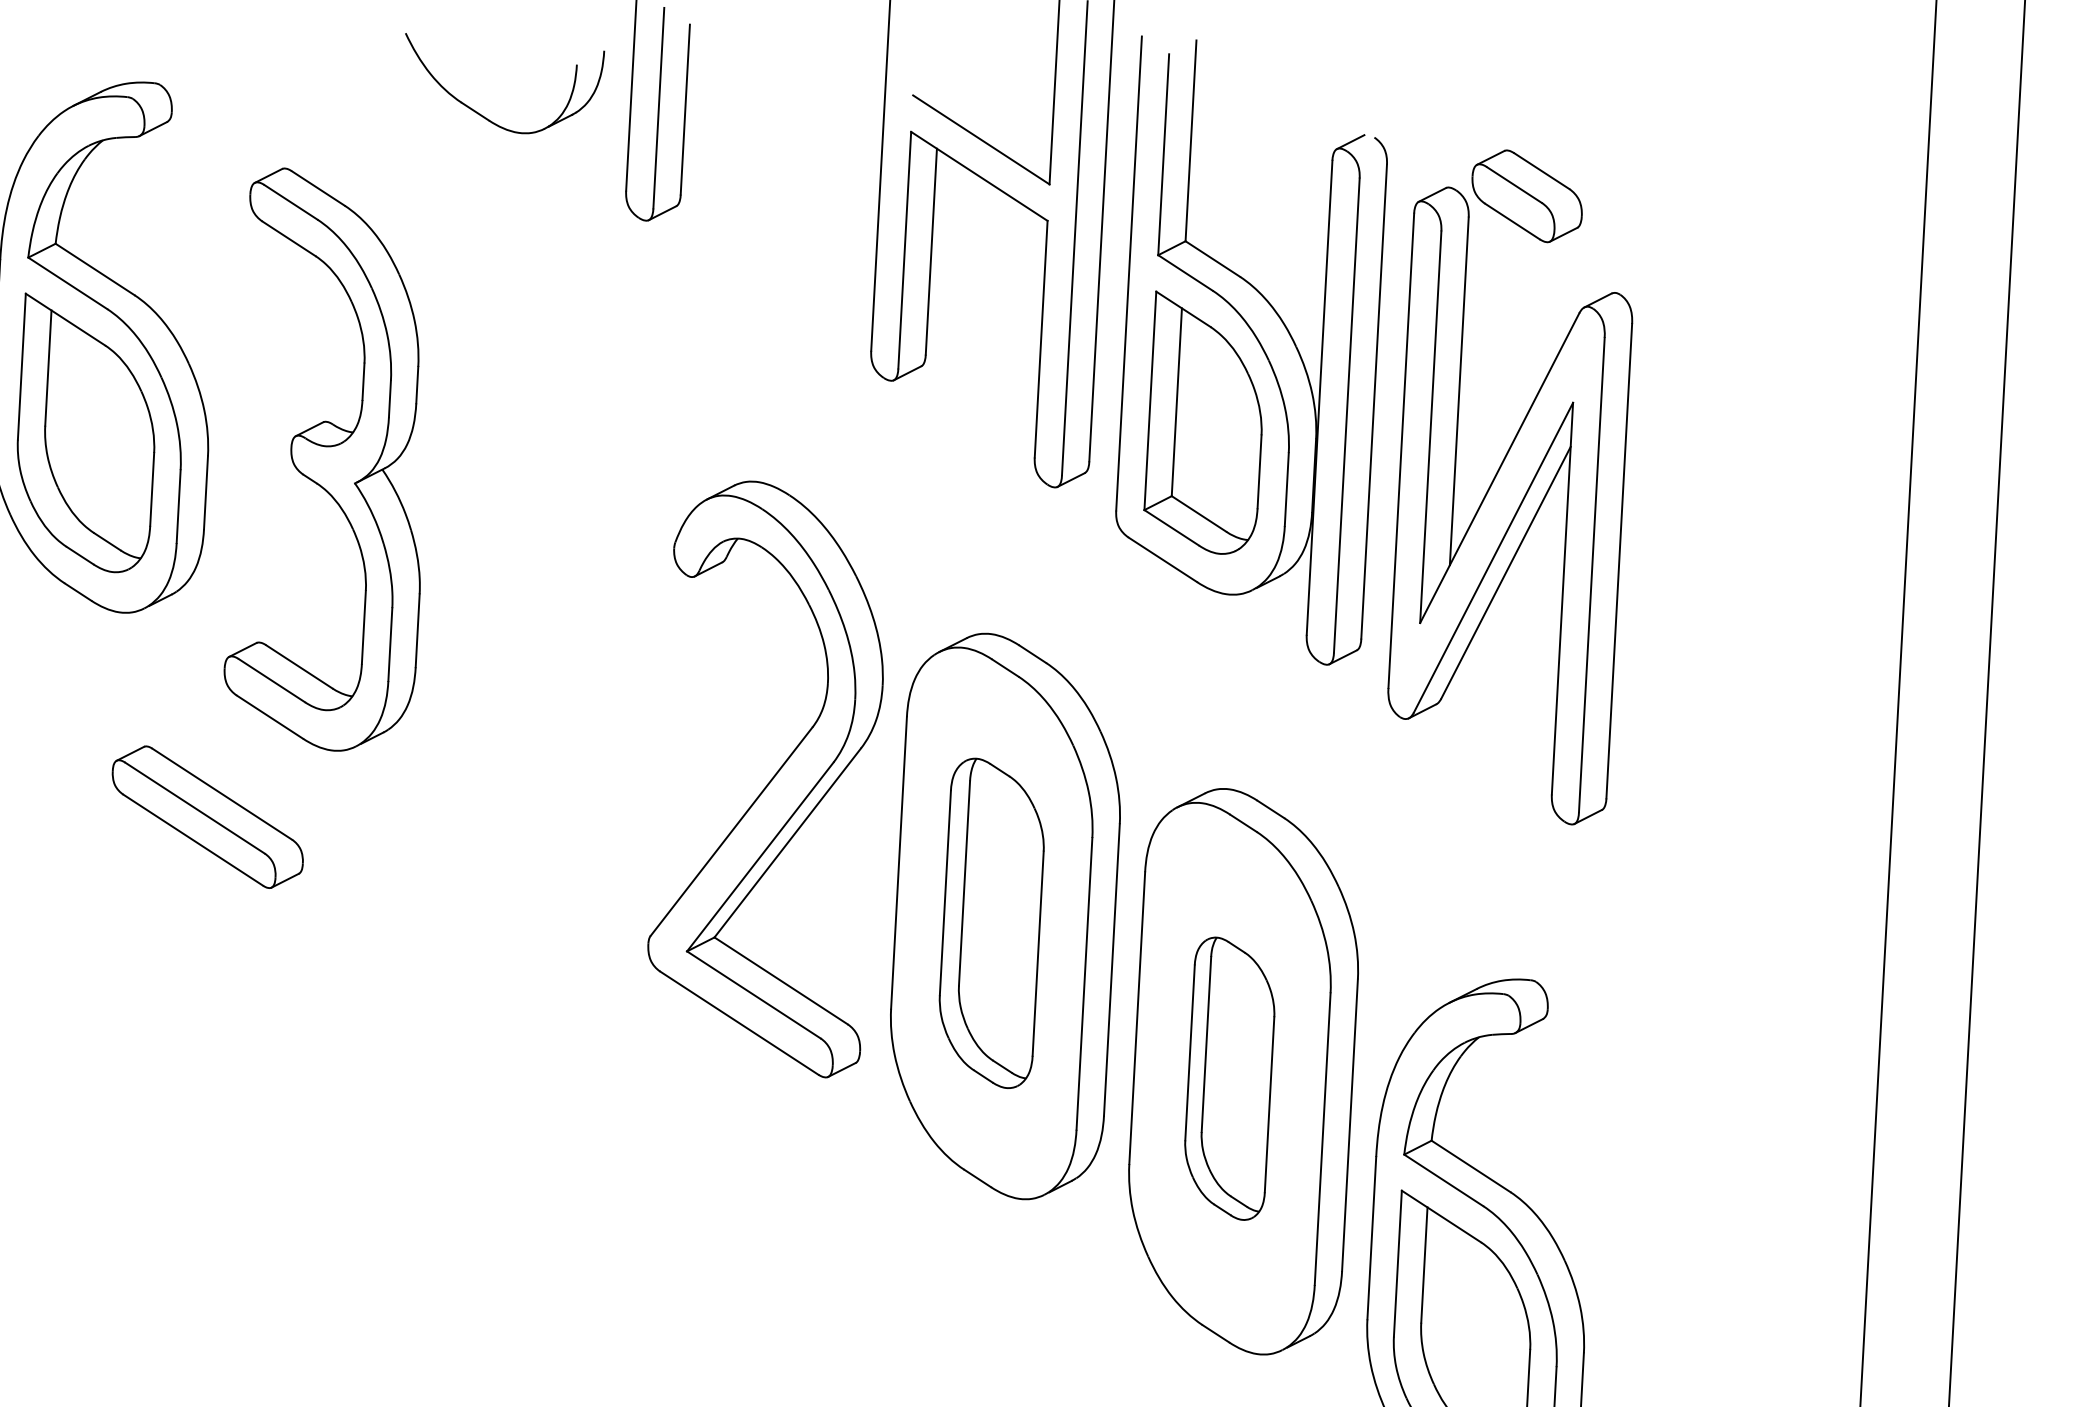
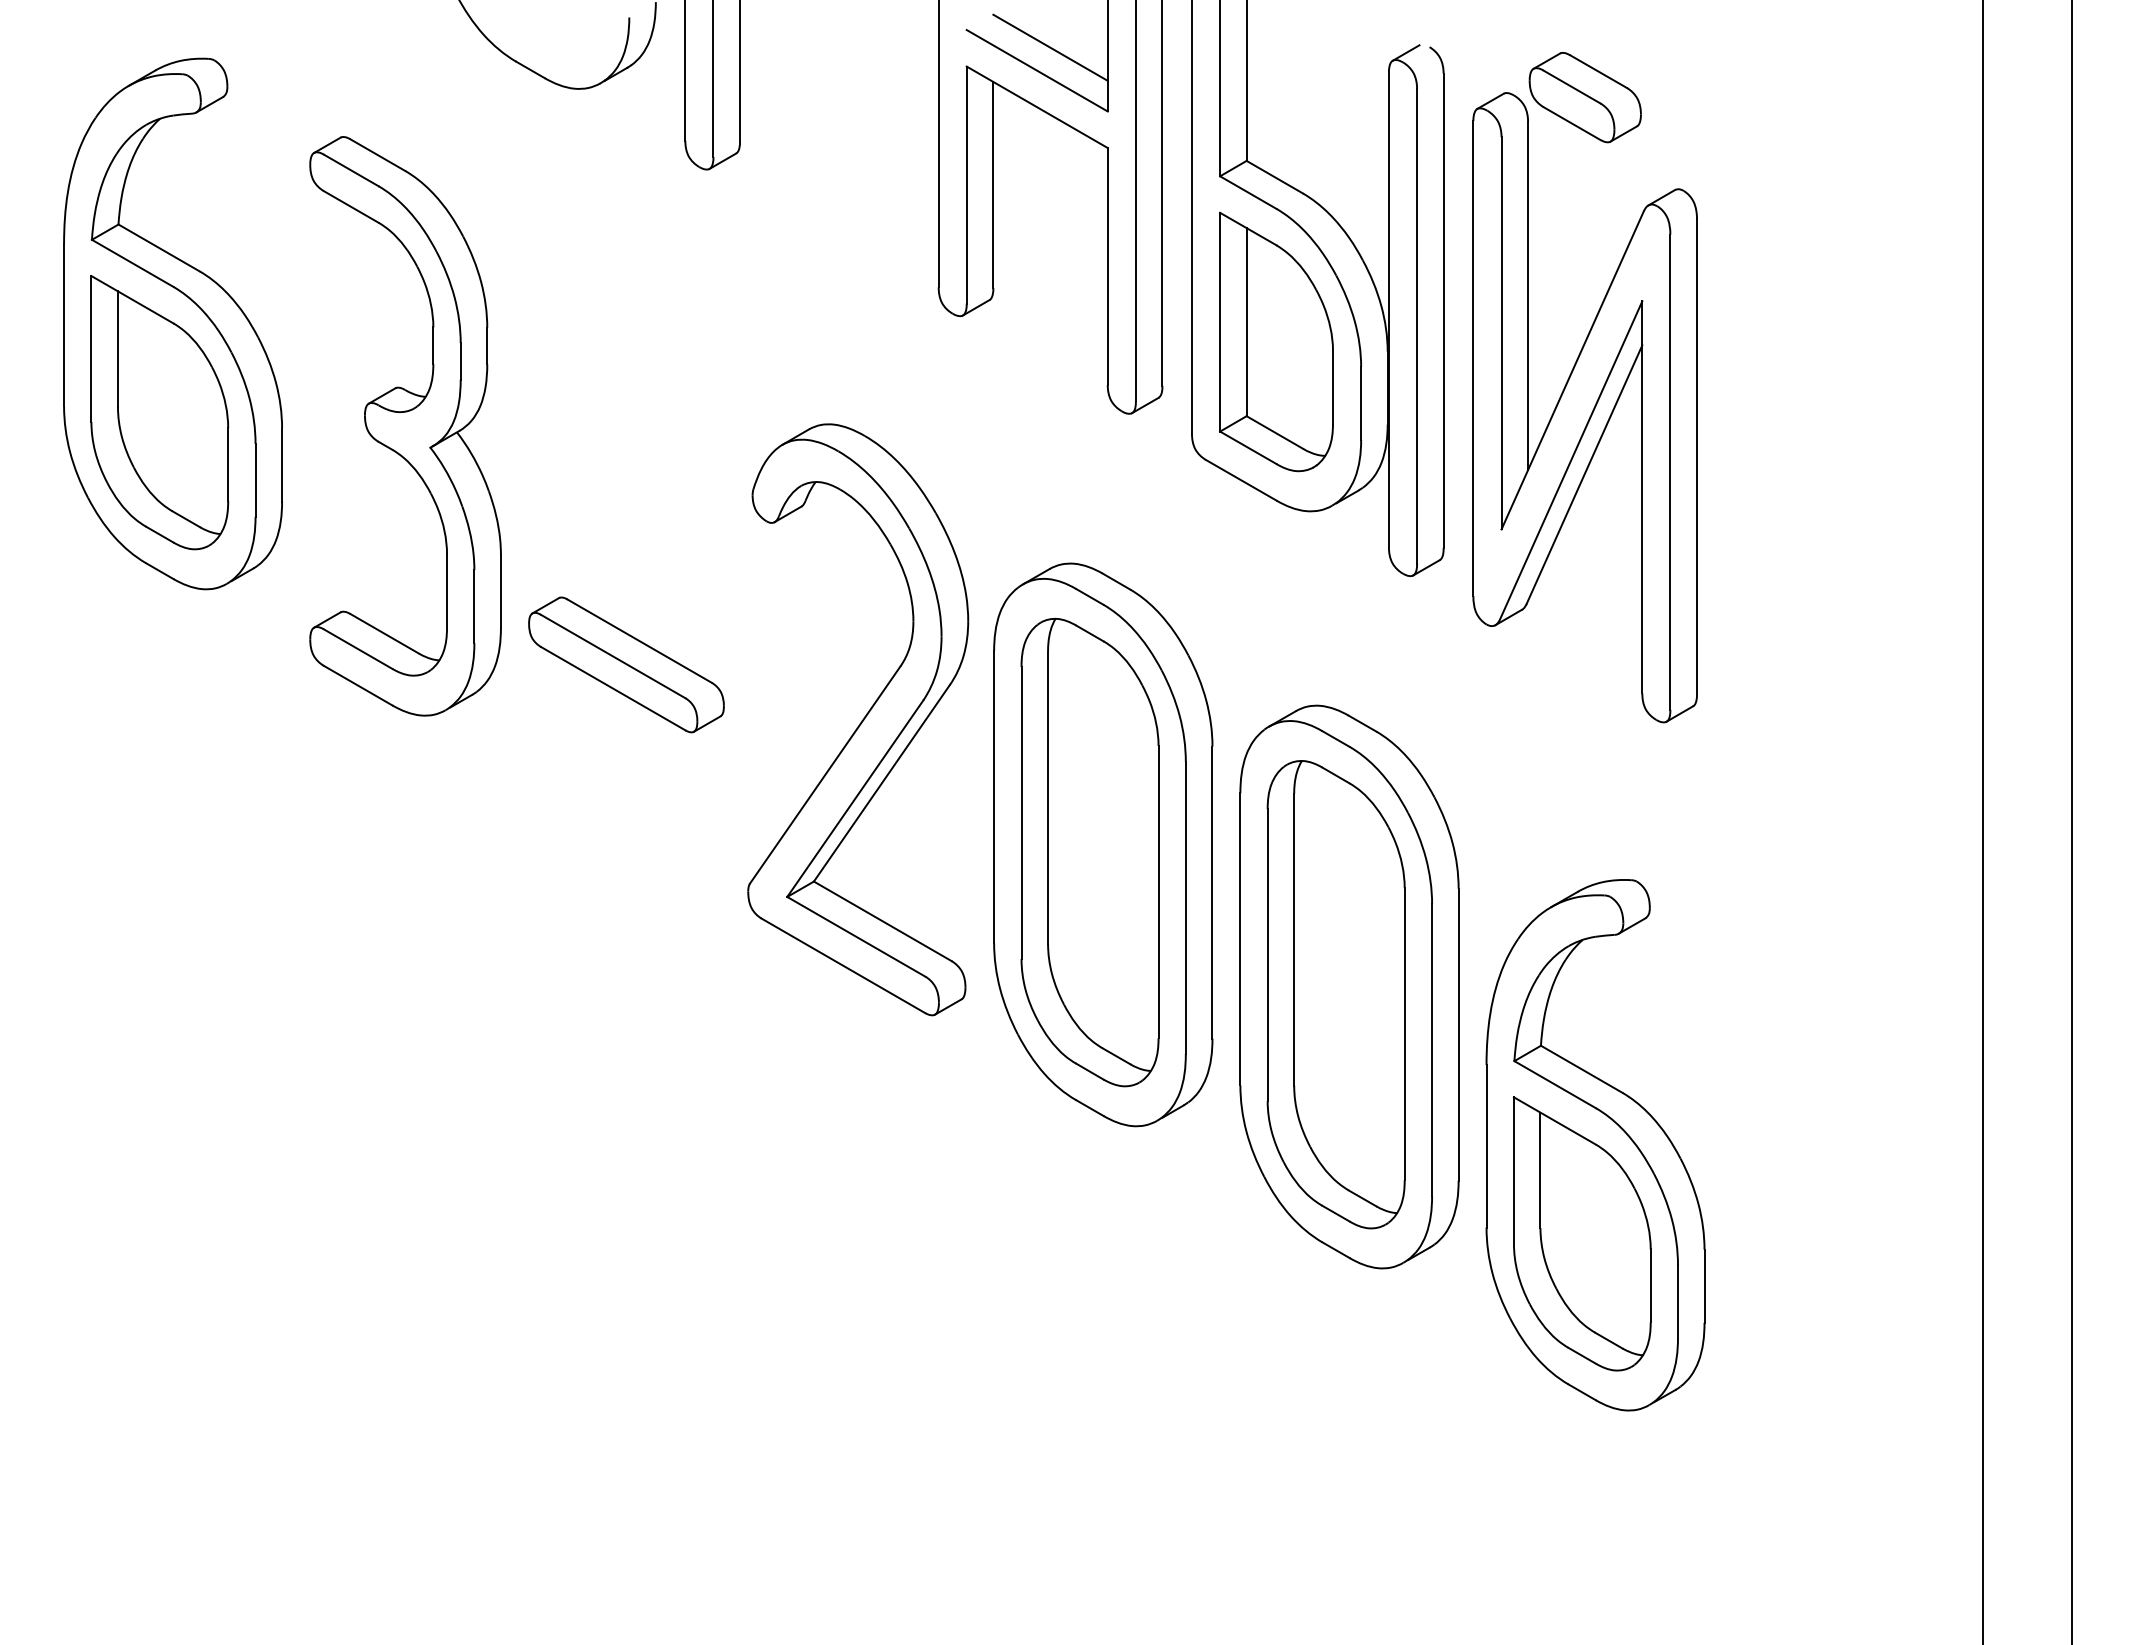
line: (995, 117) -> (1050, 47), added
part: (207, 816) -> (626, 664), moved
part: (991, 923) -> (1089, 852), size x1.43
part: (1229, 1078) -> (1335, 994), size x1.67

